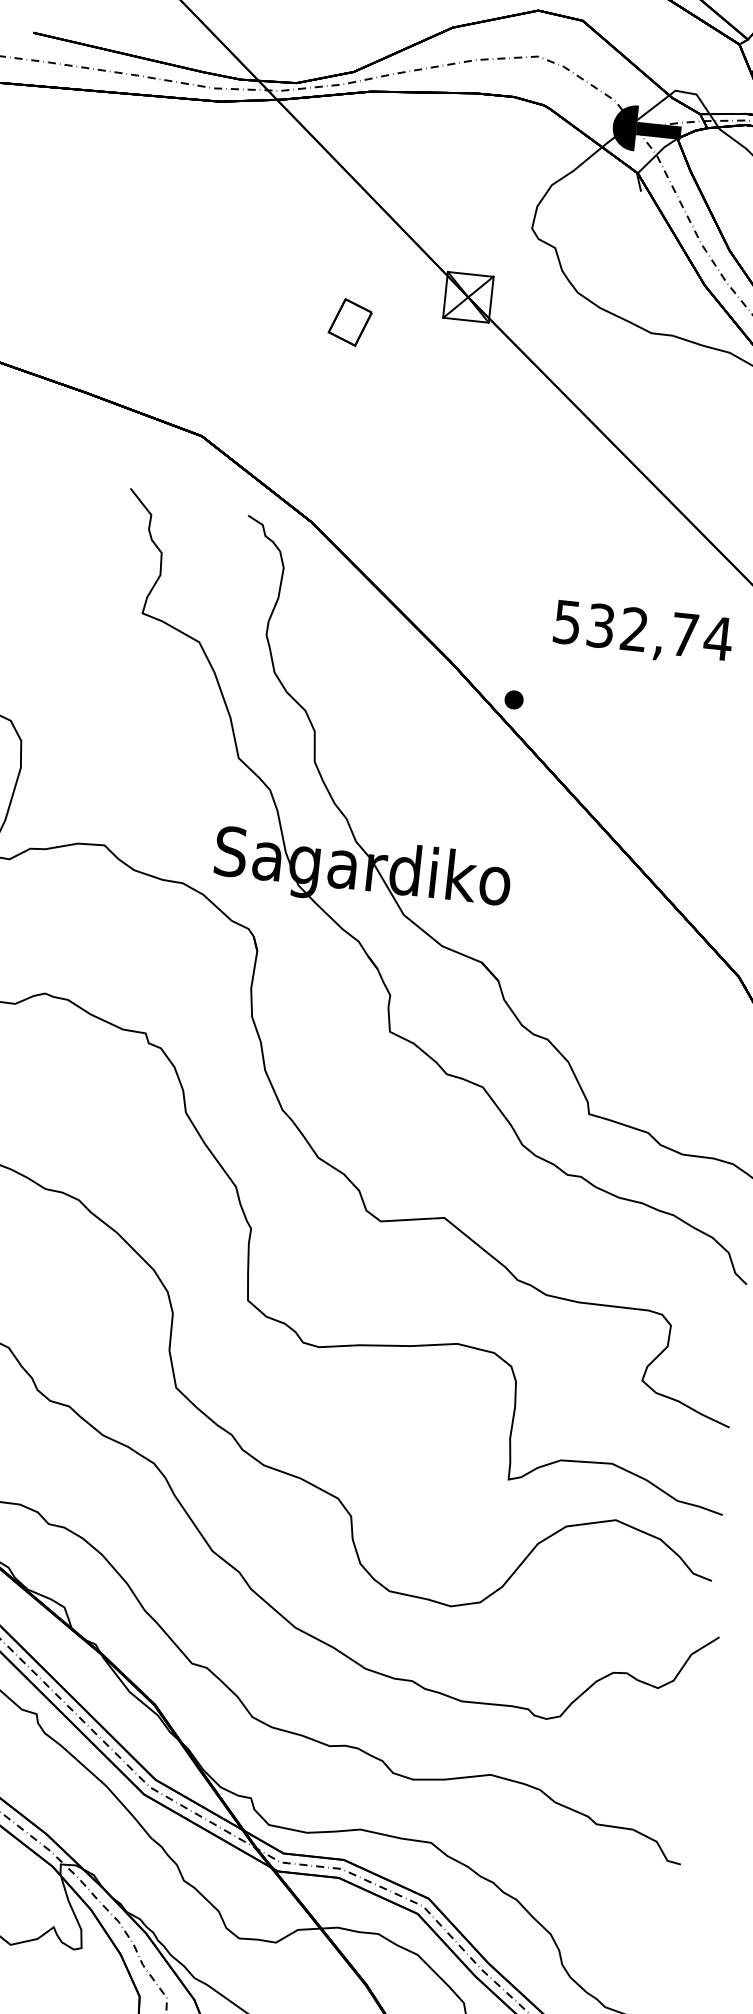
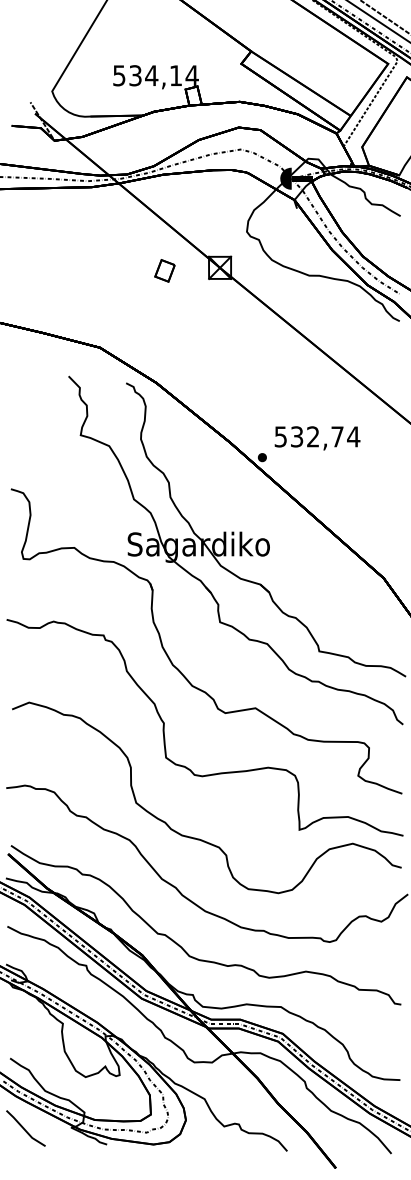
part: (349, 321) -> (164, 270), moved
text: (642, 633) -> (317, 438), moved

